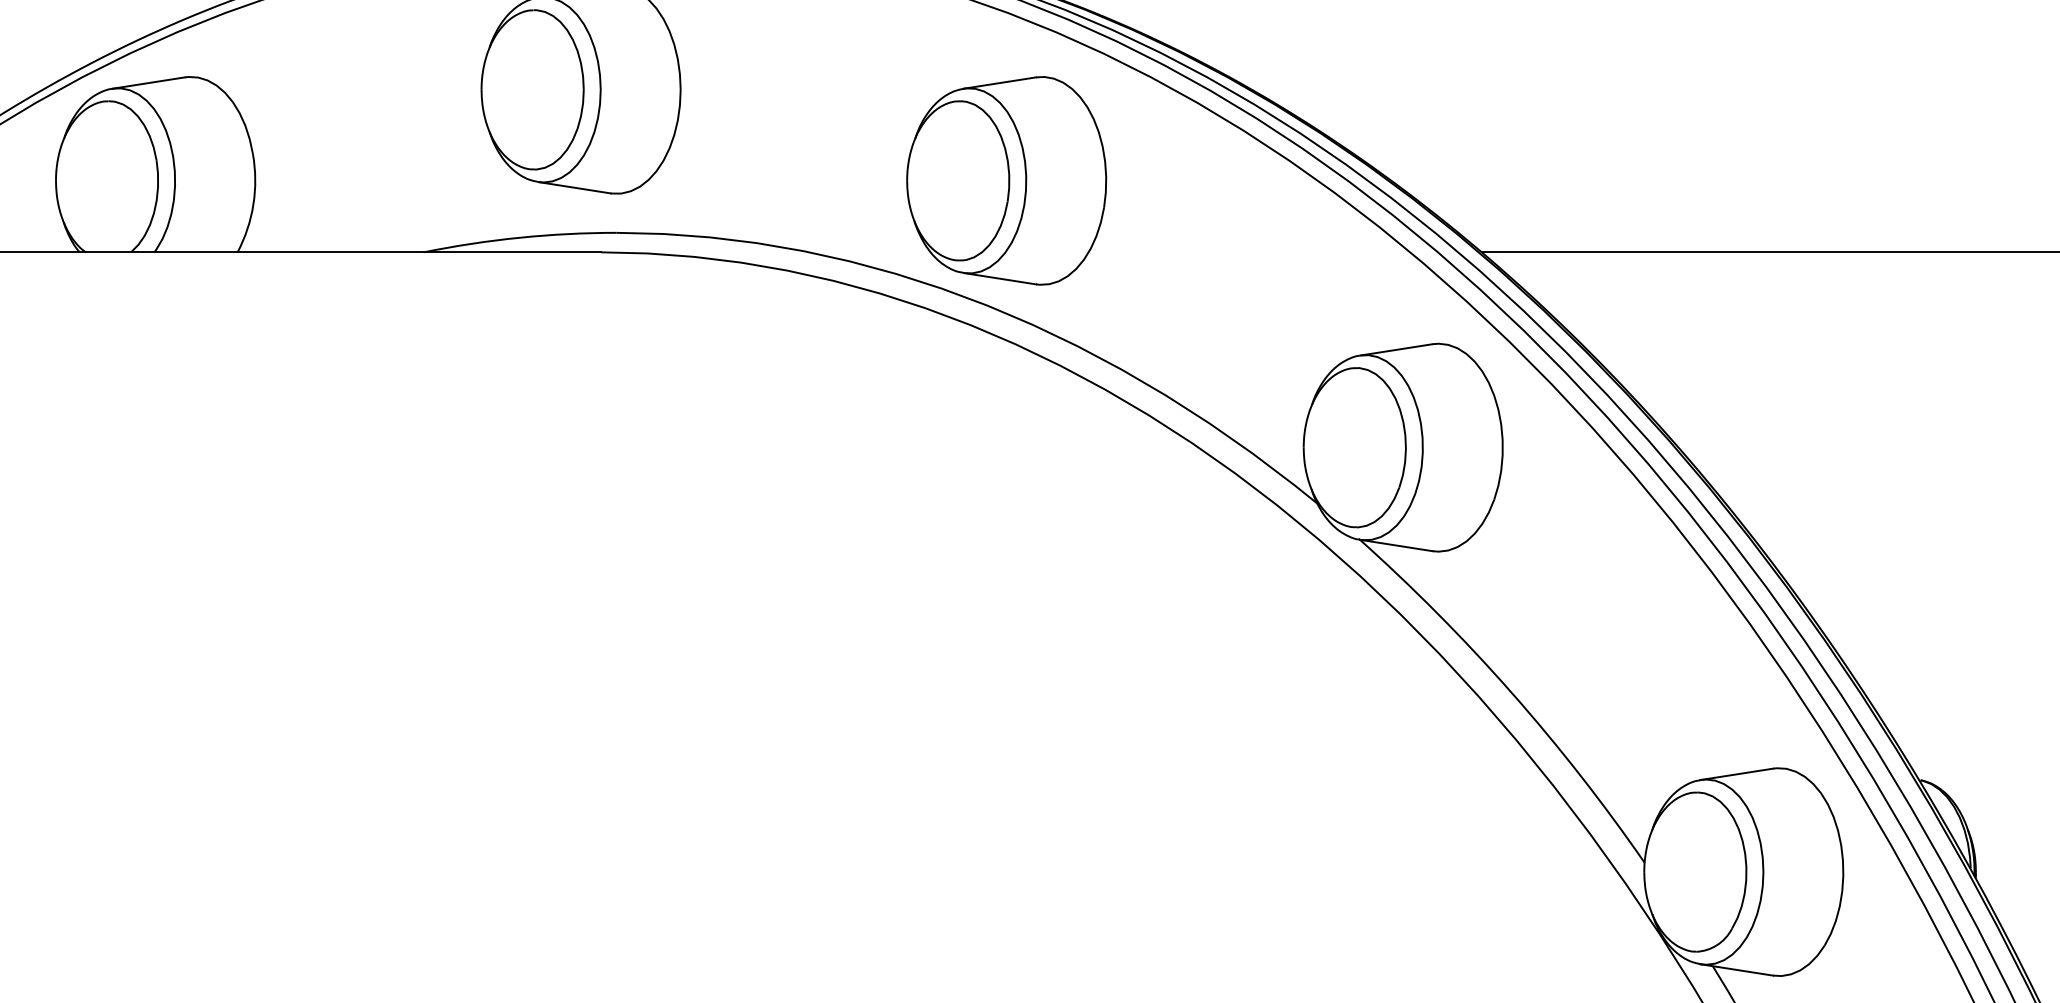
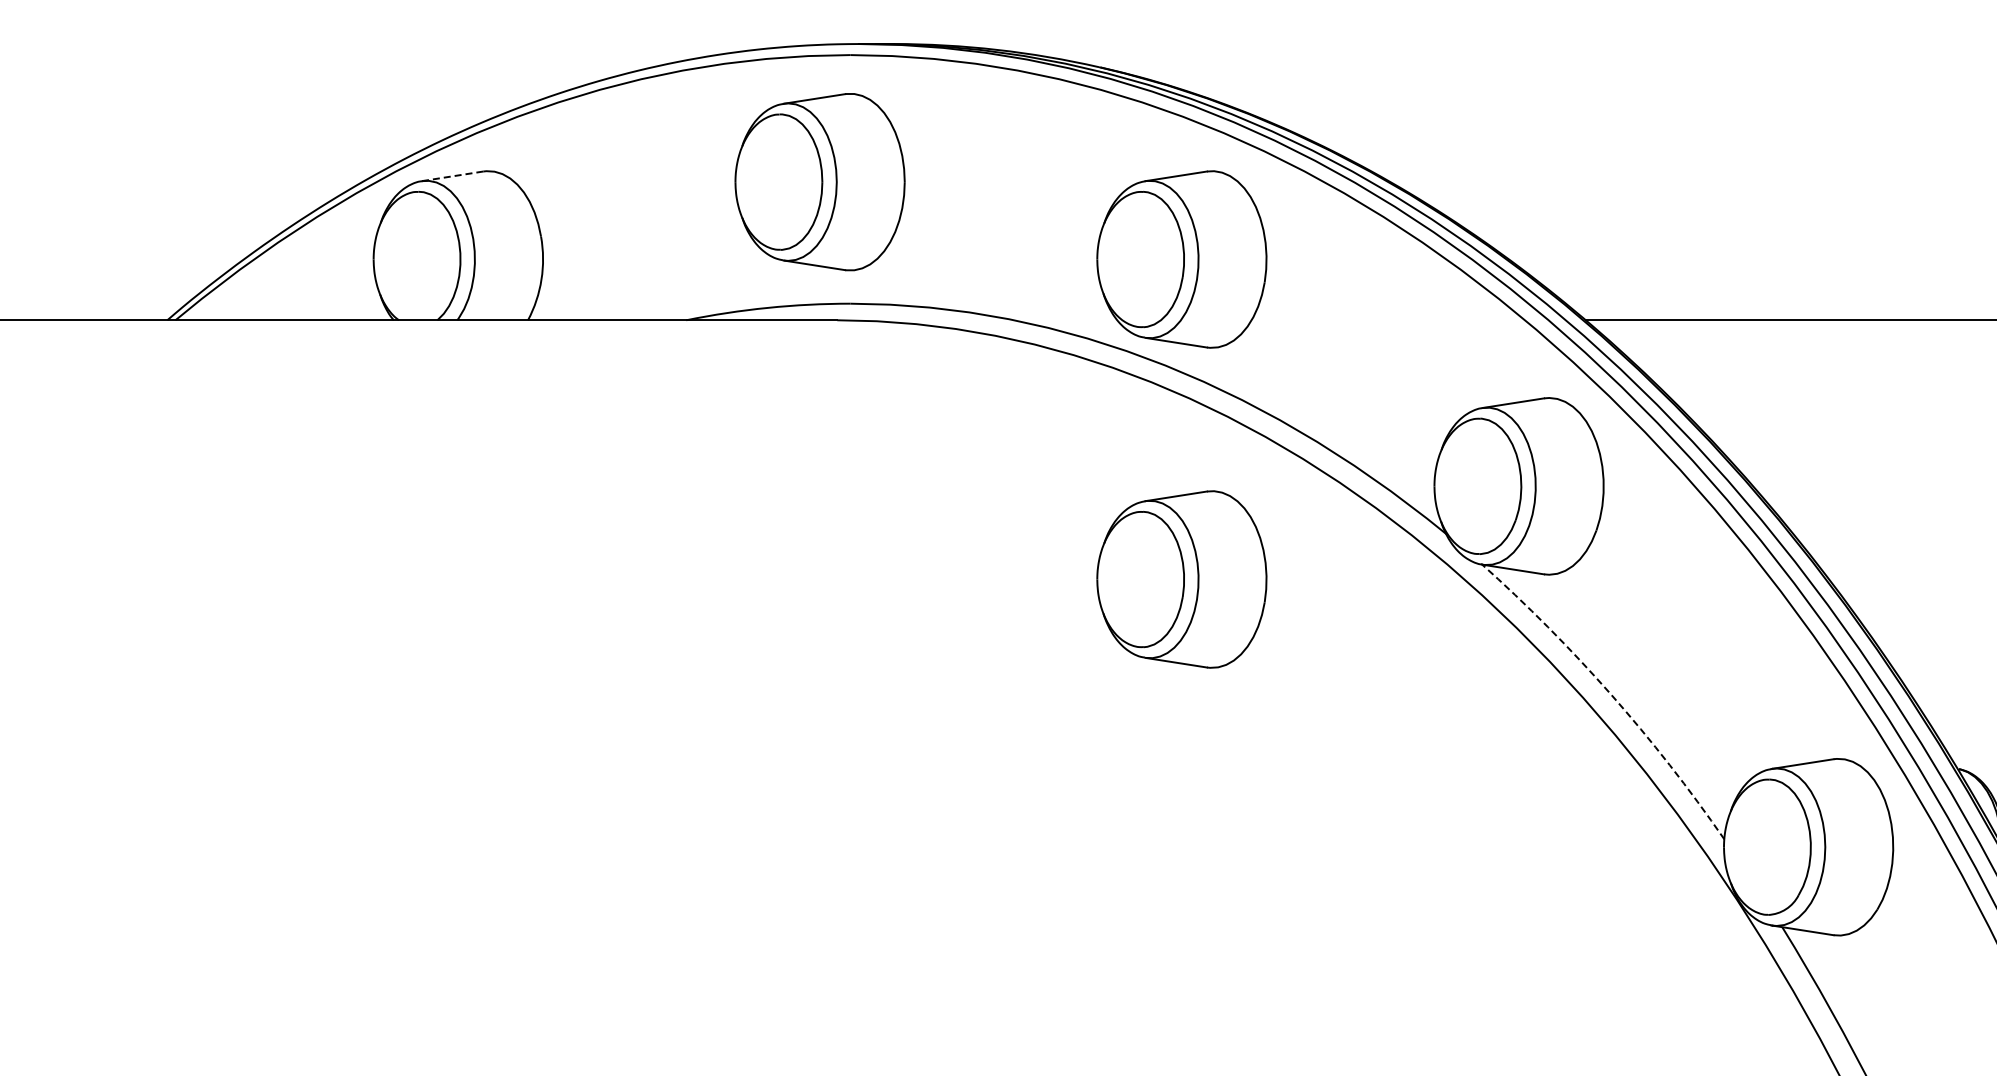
line: (148, 83) -> (452, 176), solid -> dashed
part: (1006, 557) -> (1181, 579), added
arc: (1510, 692) -> (1610, 694), solid -> dashed

